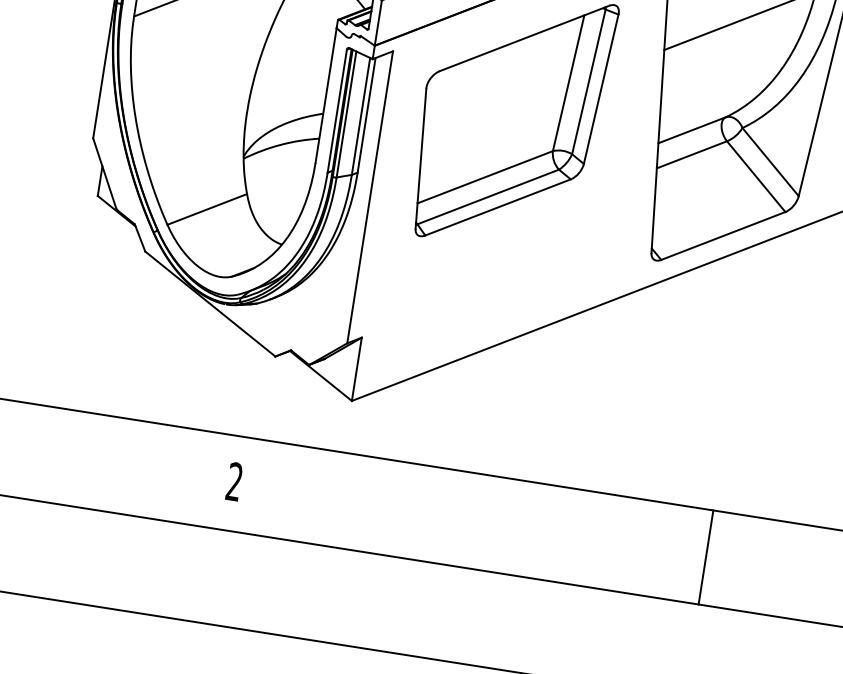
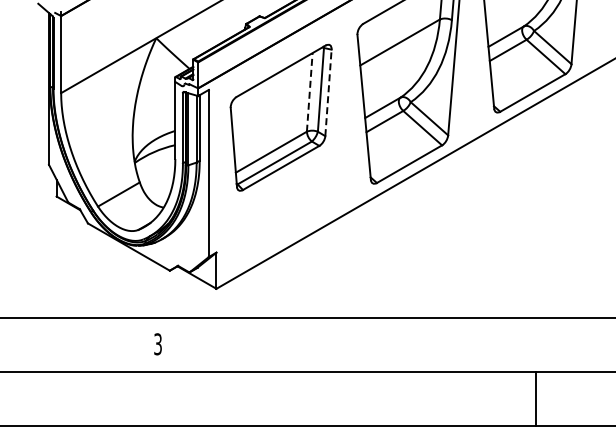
line: (568, 81) -> (309, 91), solid -> dashed
line: (601, 88) -> (328, 92), solid -> dashed
text: (233, 482) -> (157, 344), 2 -> 3
line: (705, 557) -> (427, 345), removed

